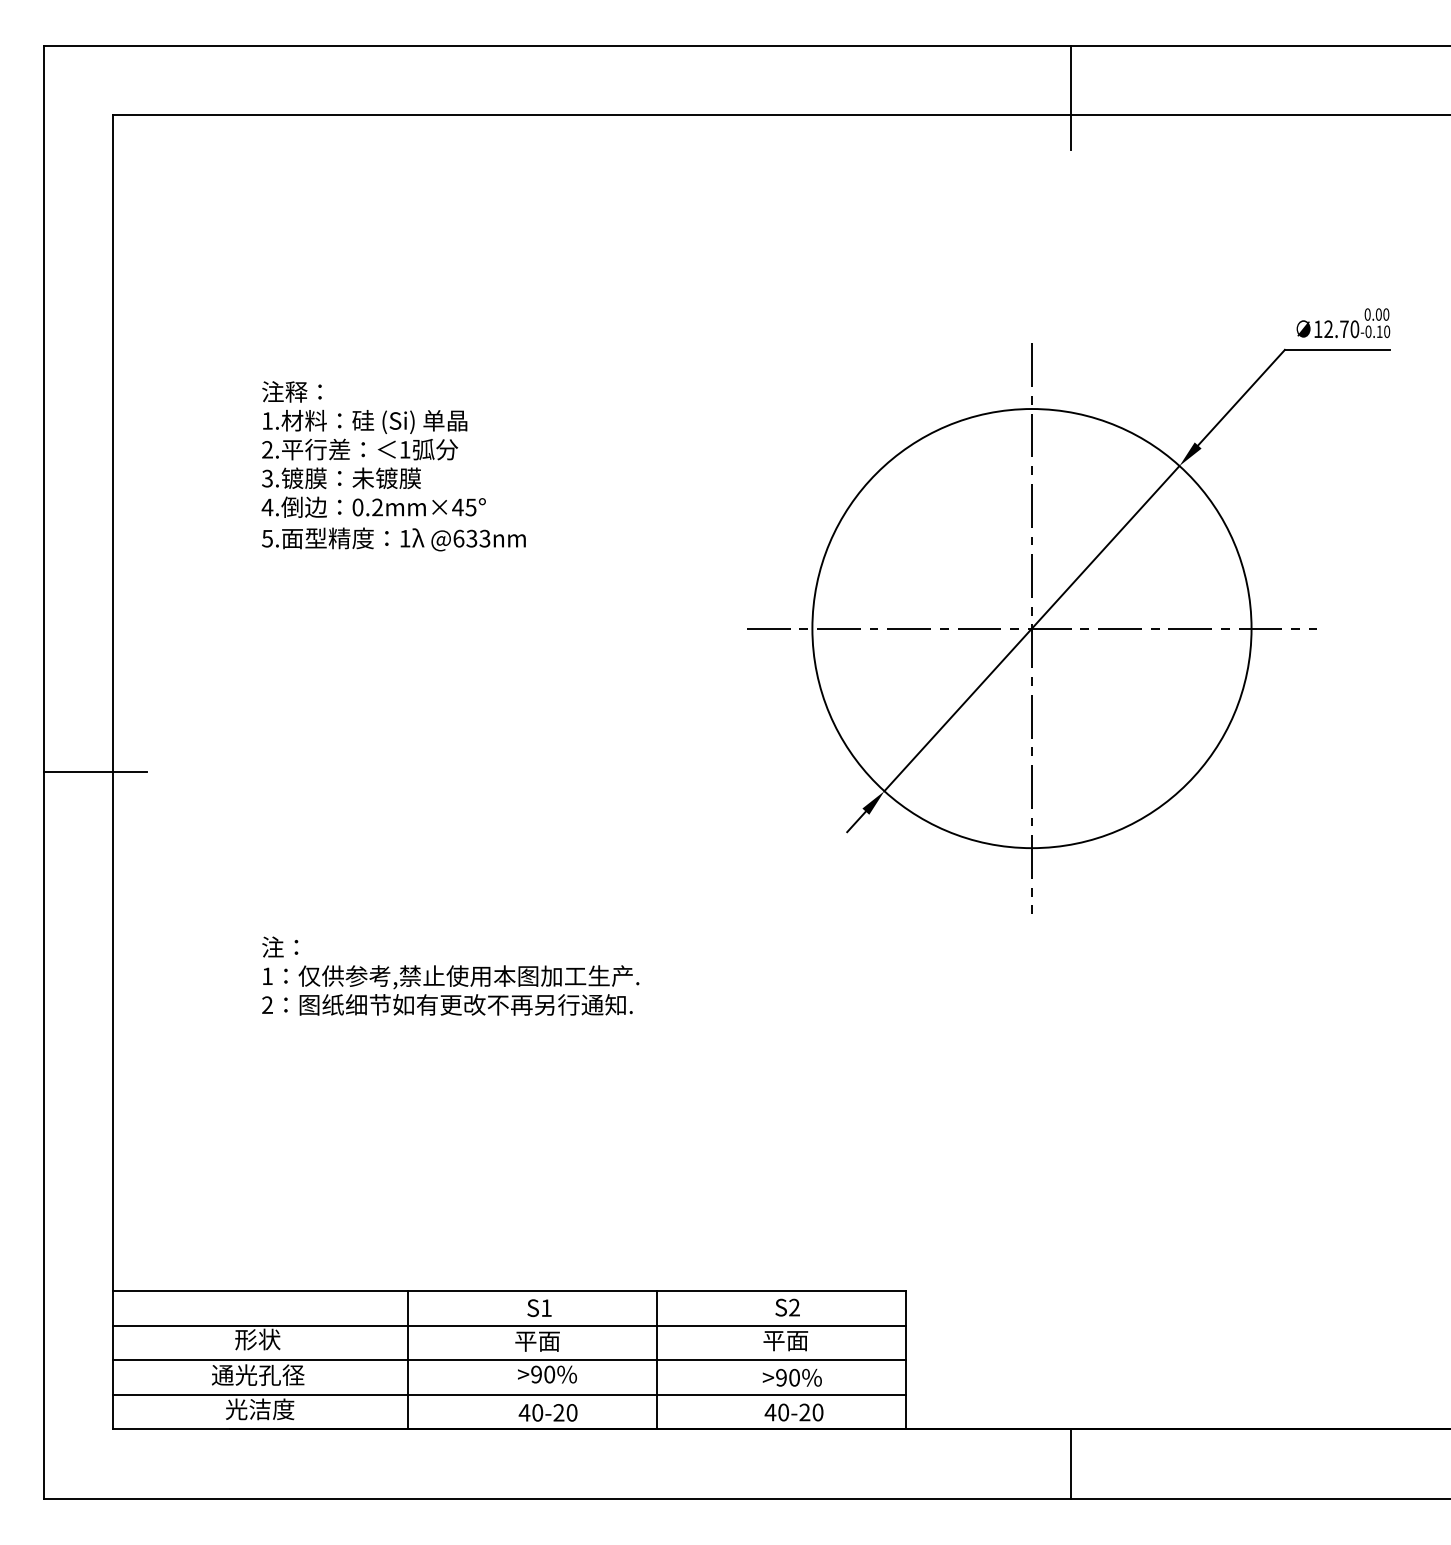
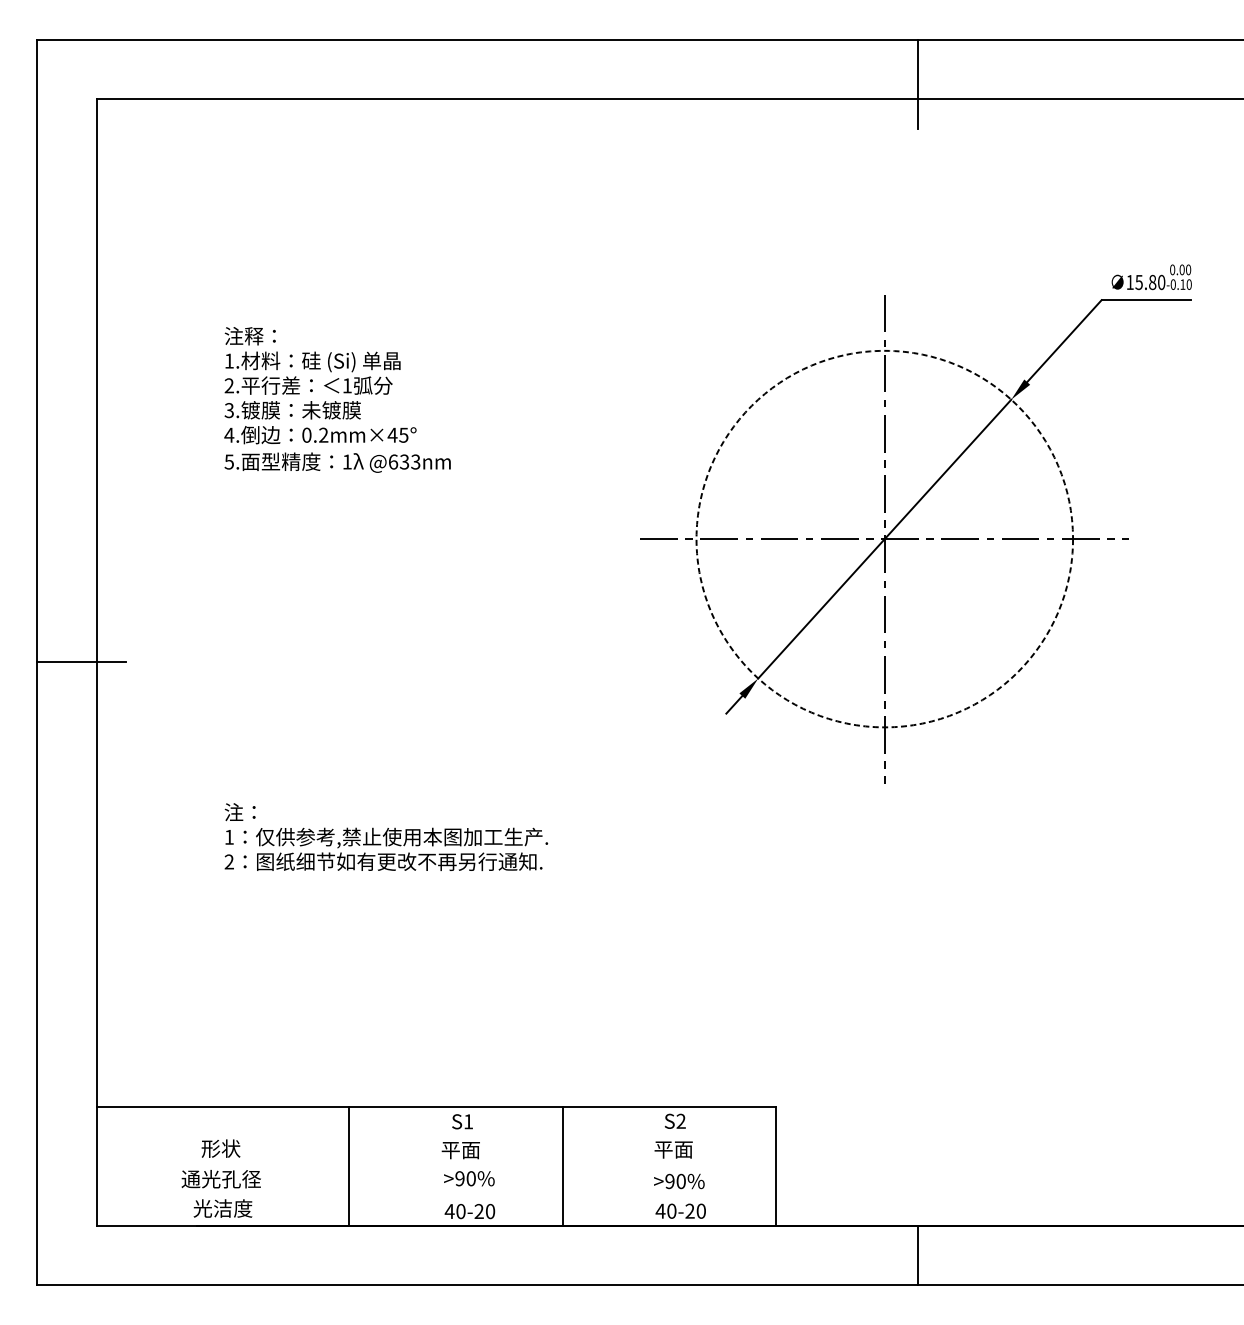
text: (1336, 329) -> (1145, 282), 12.70 -> 15.80
circle: (1031, 628) -> (884, 539), solid -> dashed
line: (508, 1325) -> (435, 1136), removed
line: (508, 1360) -> (435, 1166), removed
line: (508, 1394) -> (435, 1195), removed

